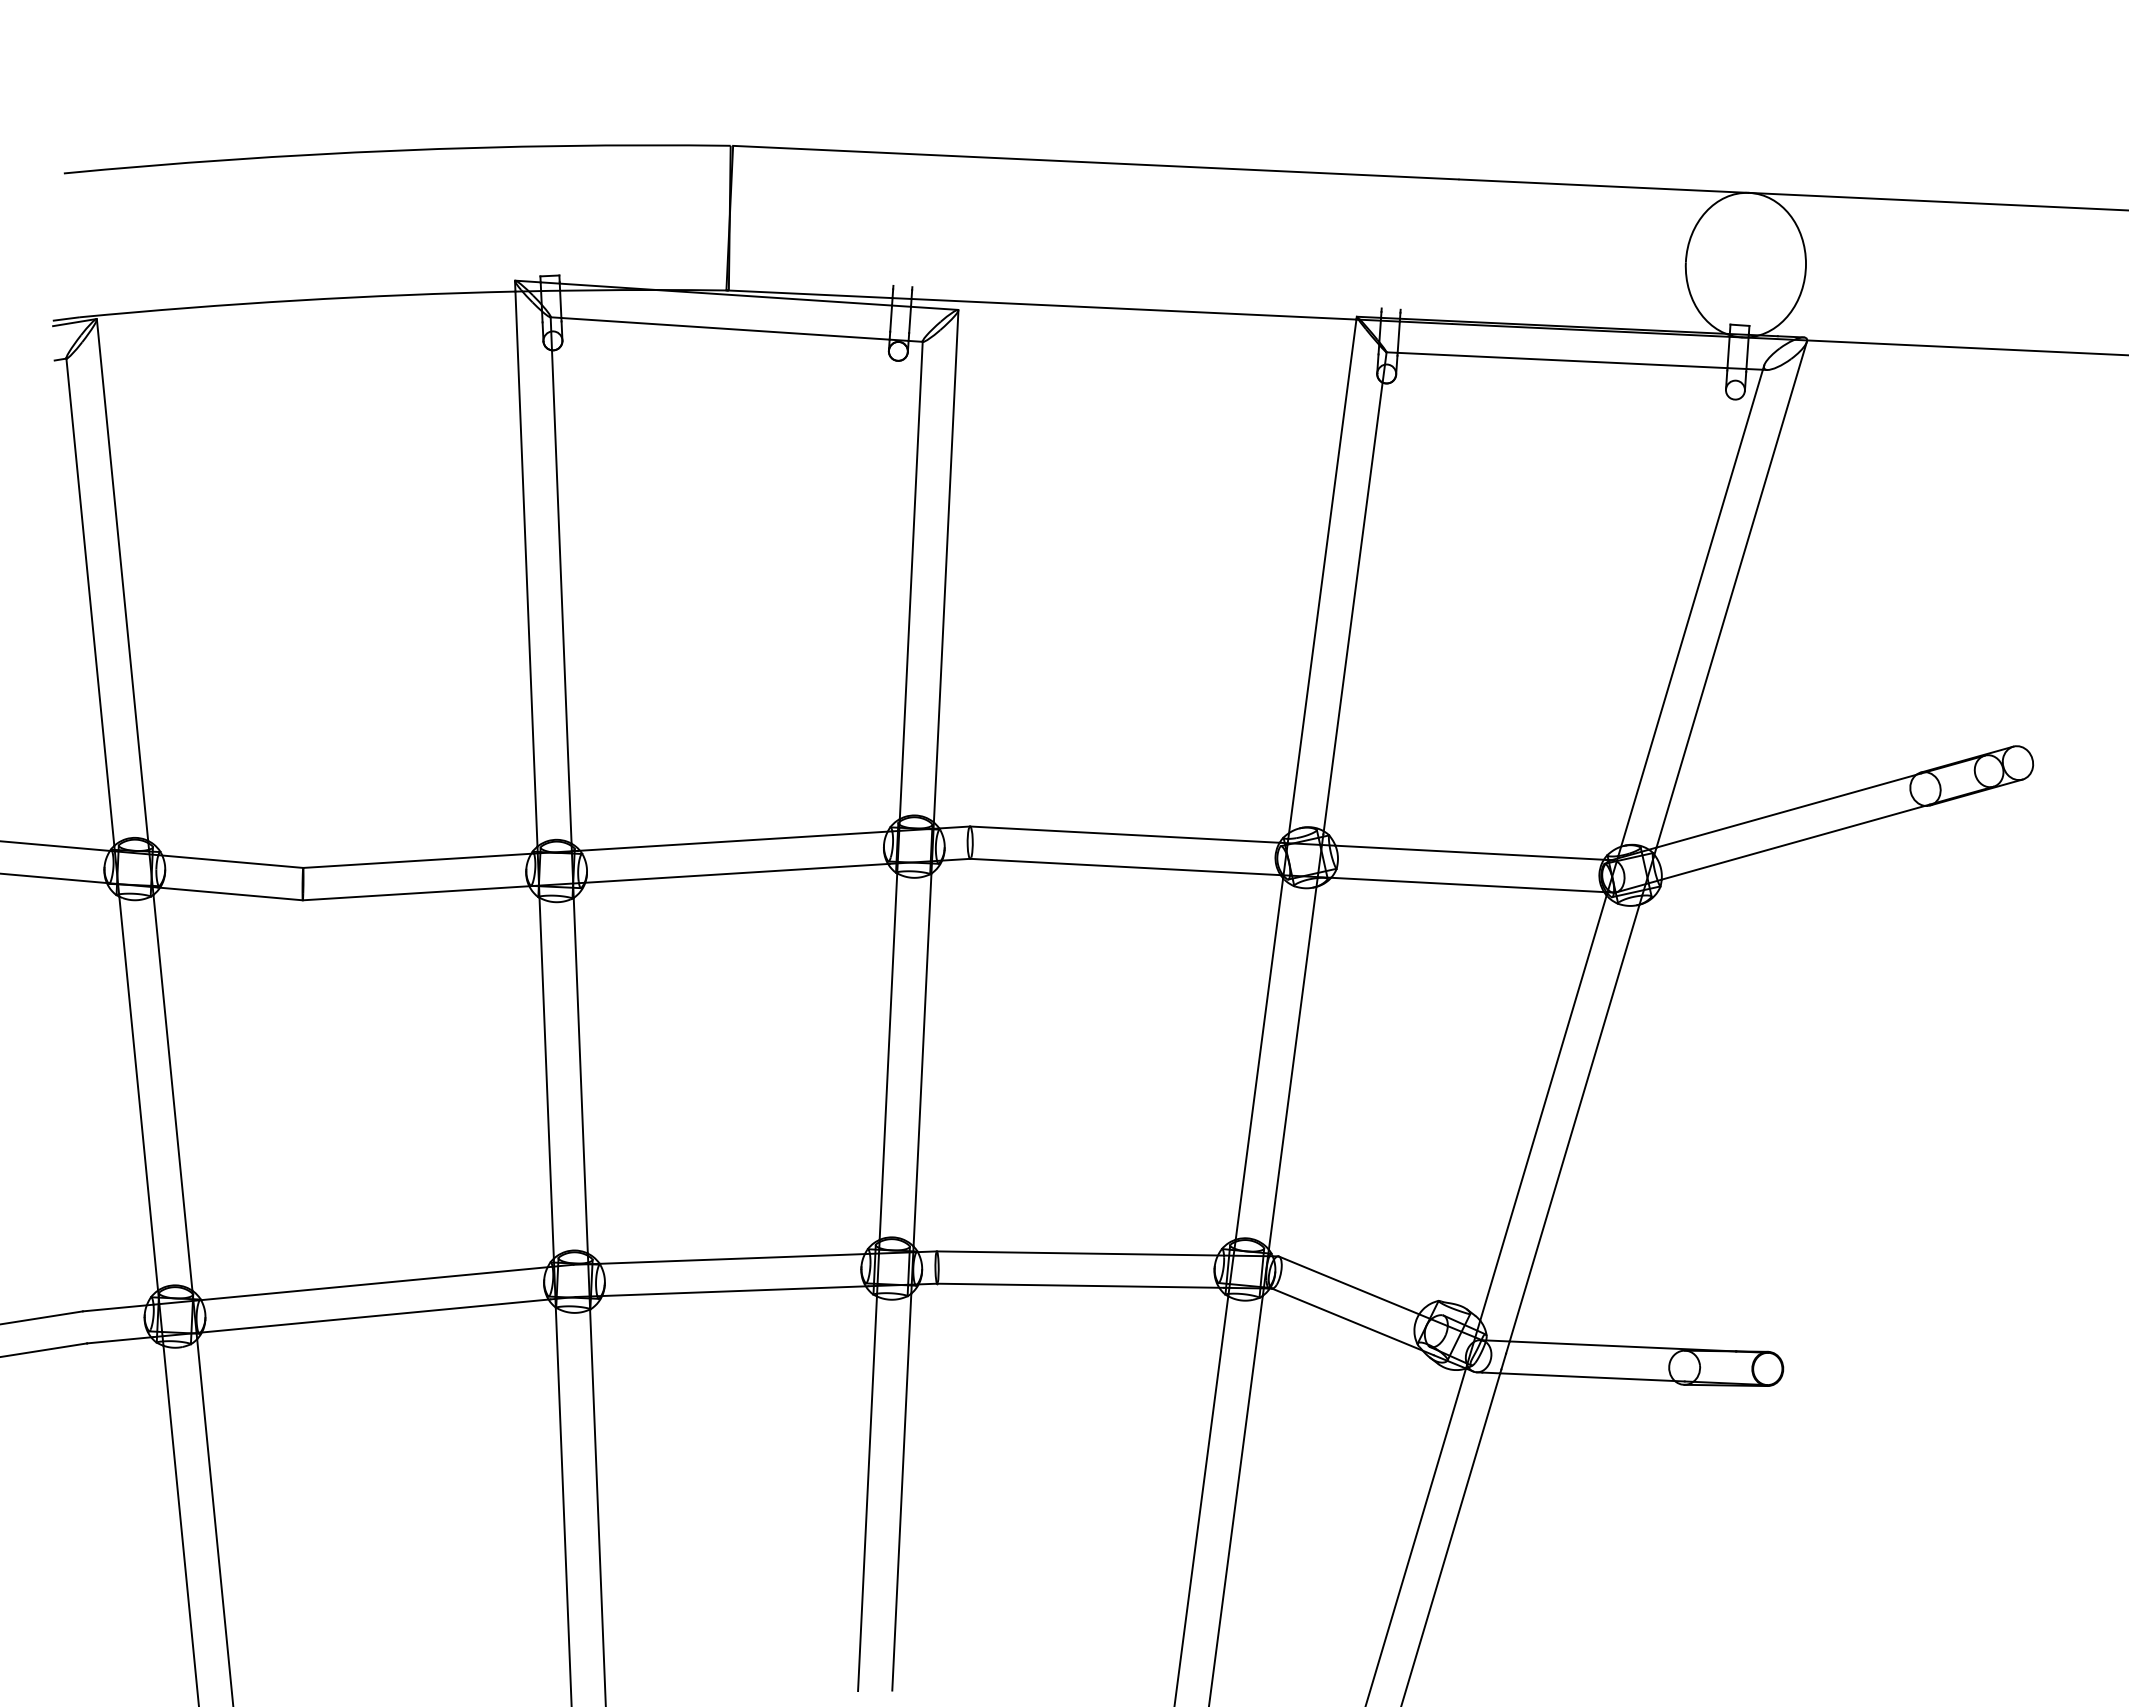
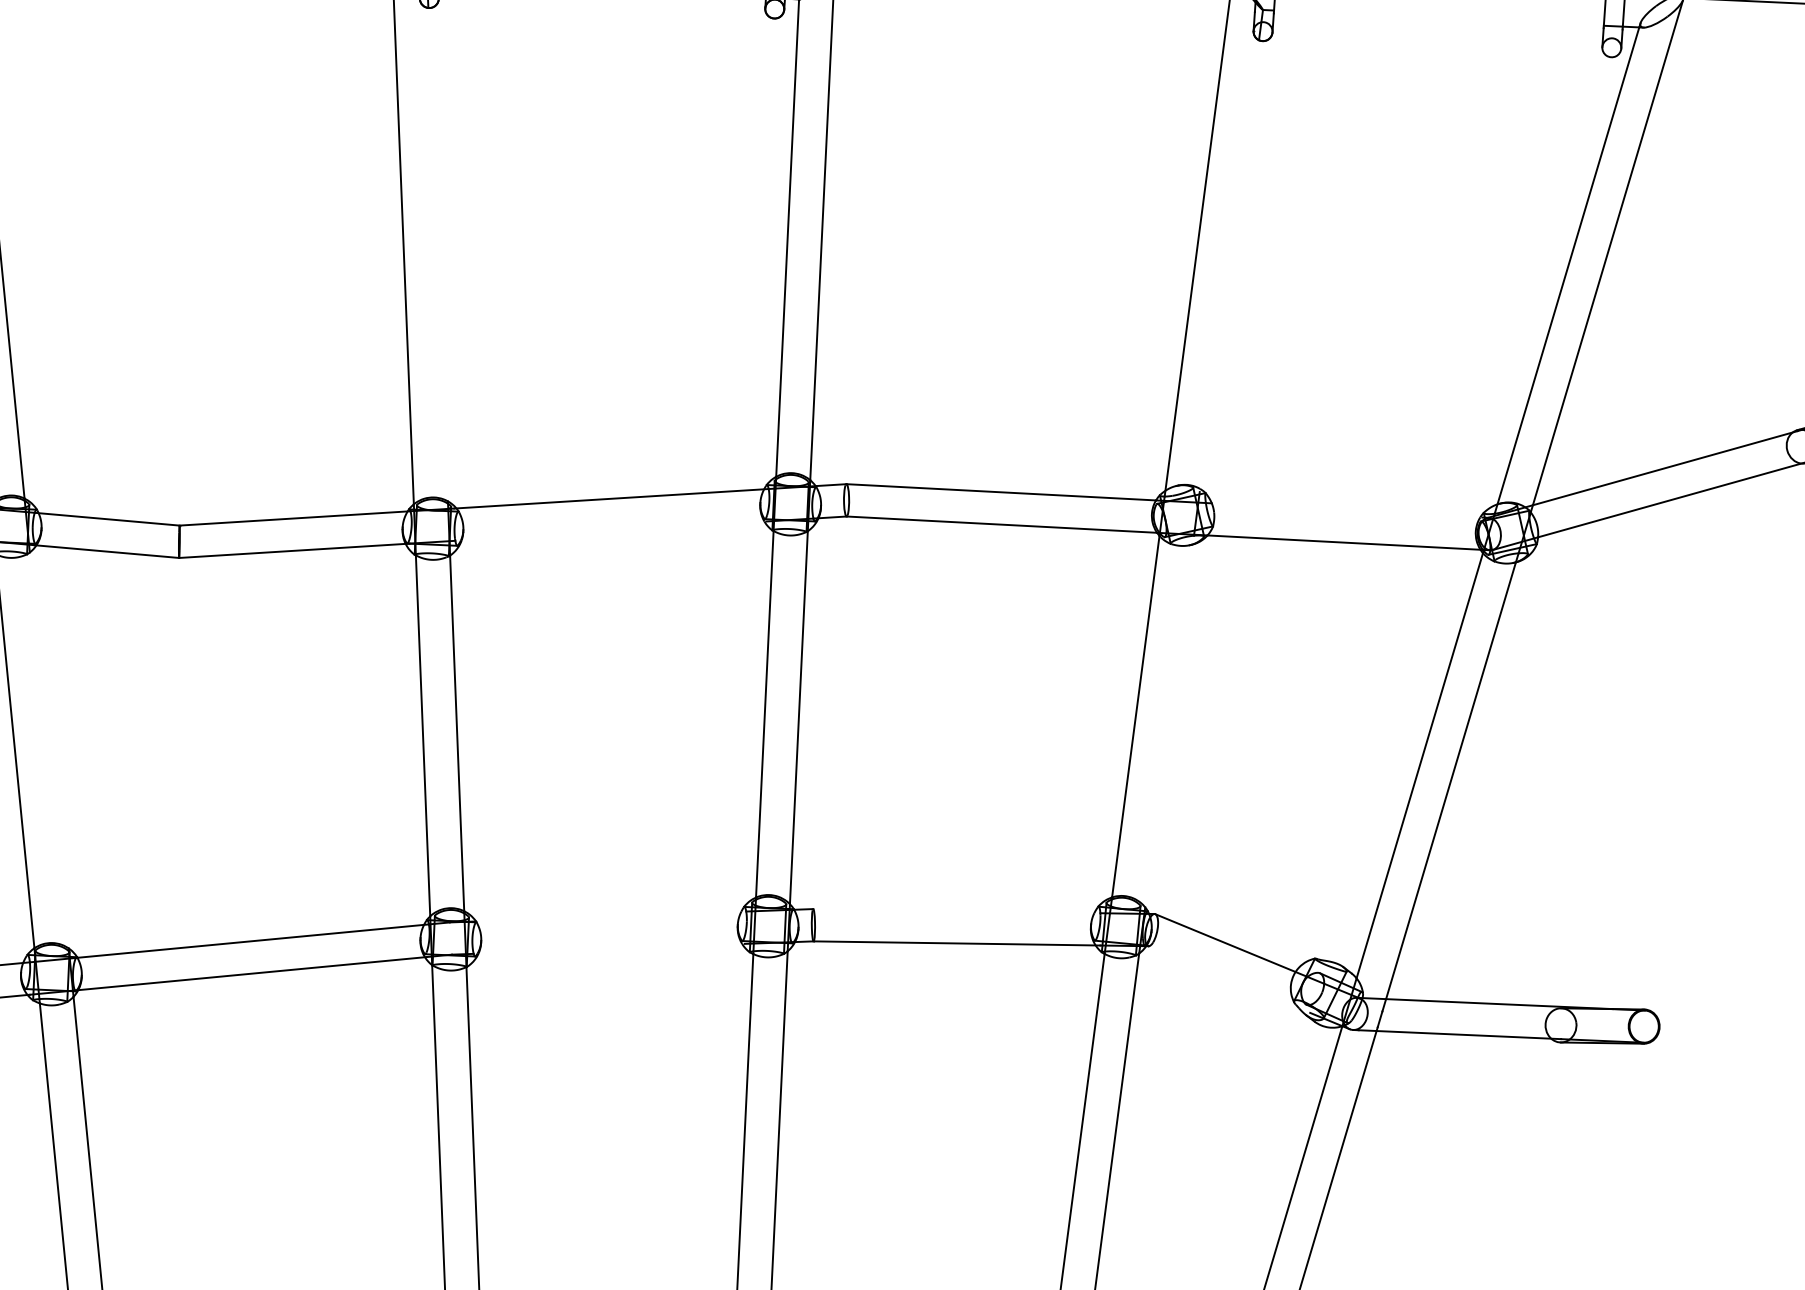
line: (1562, 360) -> (1438, 18), removed
line: (561, 596) -> (437, 254), removed
line: (1352, 608) -> (1228, 266), removed
line: (1470, 852) -> (1346, 510), removed
line: (734, 873) -> (610, 531), removed
line: (1292, 1063) -> (1168, 721), removed
line: (172, 1092) -> (48, 750), removed
line: (1080, 1253) -> (956, 911), removed
line: (734, 1258) -> (610, 916), removed
line: (732, 1291) -> (608, 949), removed
line: (1352, 1321) -> (1228, 979), removed

